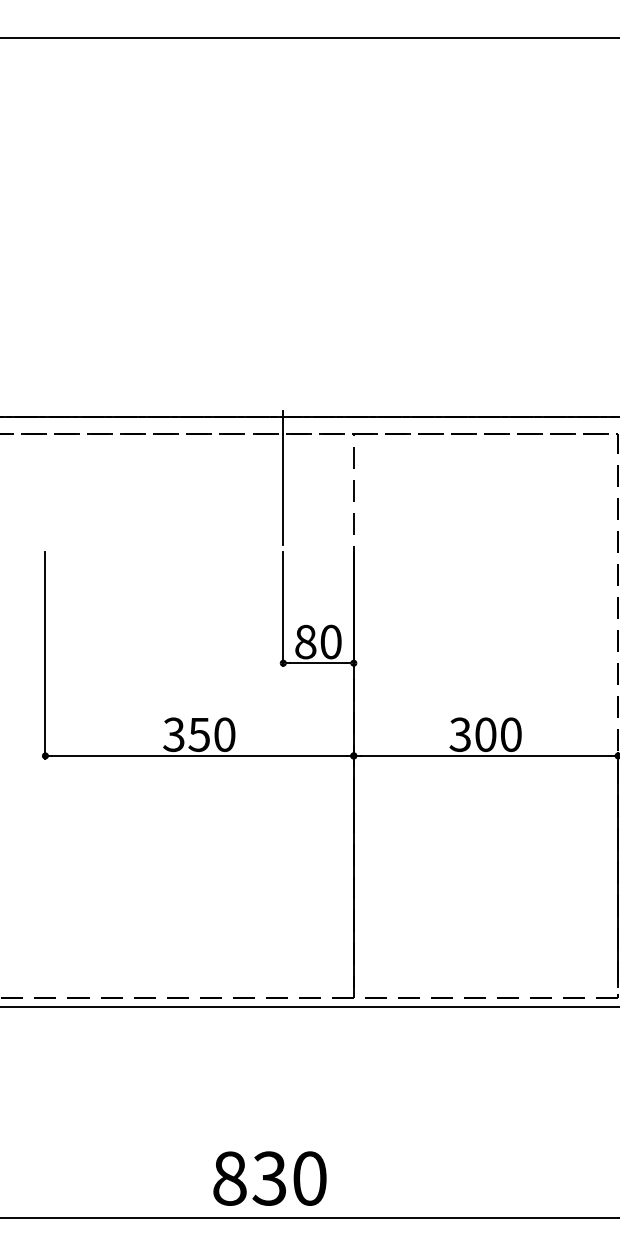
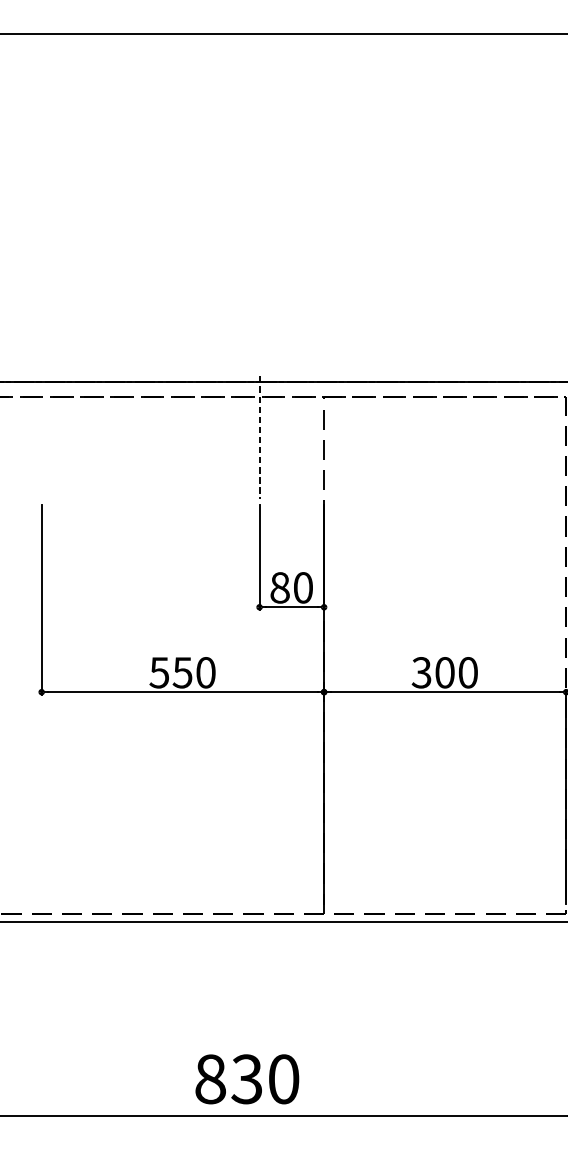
line: (283, 478) -> (259, 438), solid -> dashed
text: (173, 733) -> (158, 671), 350 -> 550

